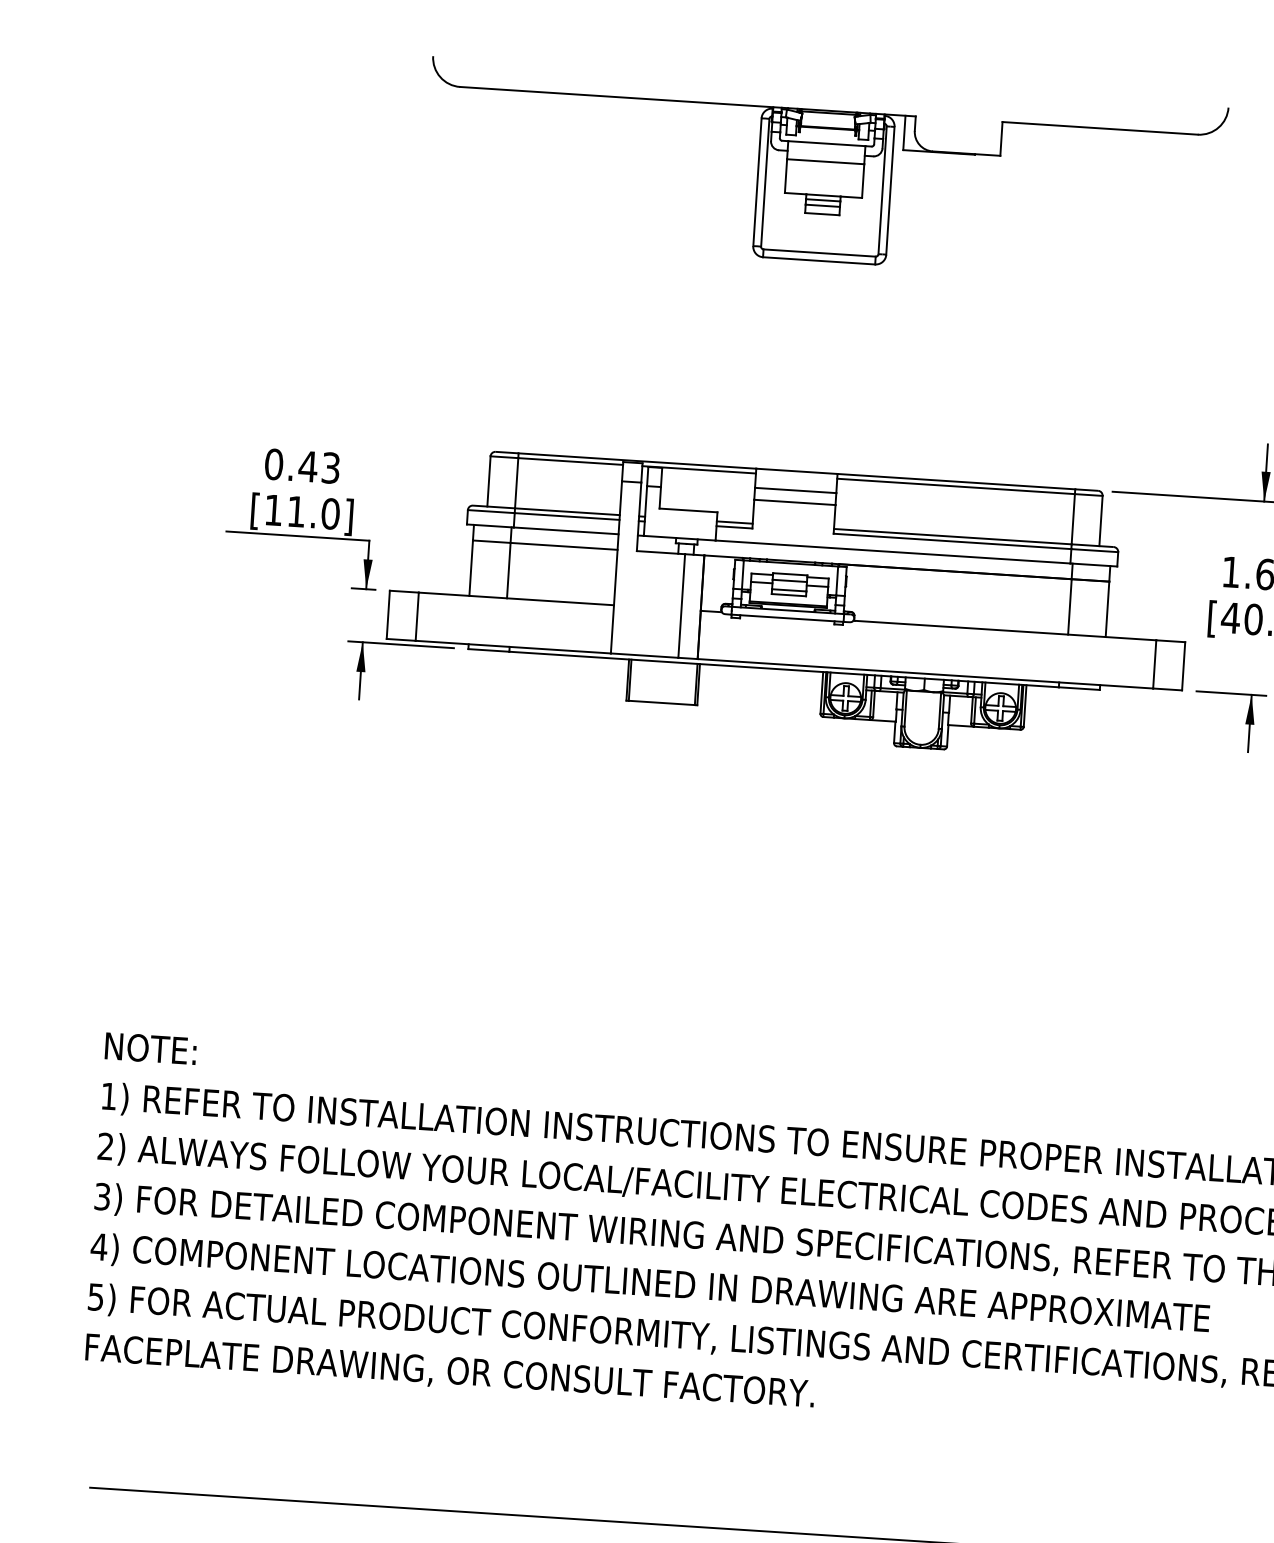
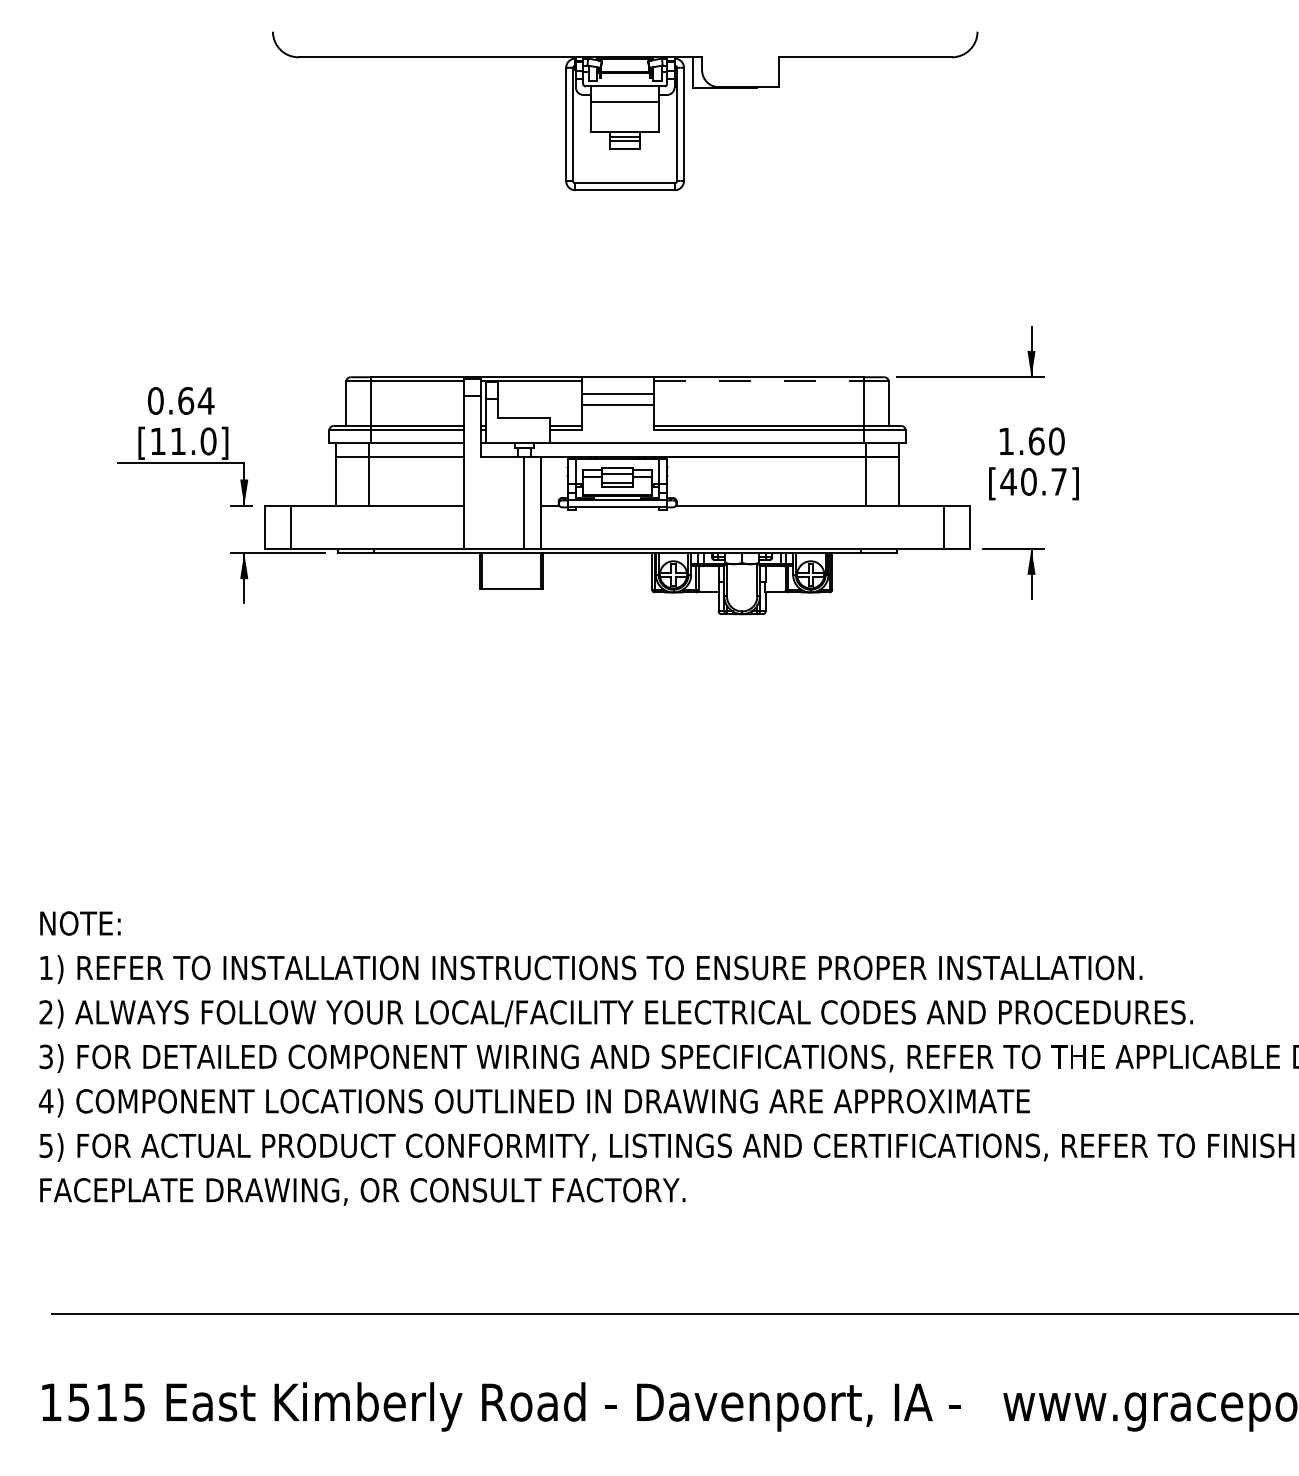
text: (318, 466) -> (195, 400), 0.43 -> 0.64
line: (956, 486) -> (759, 381), solid -> dashed

